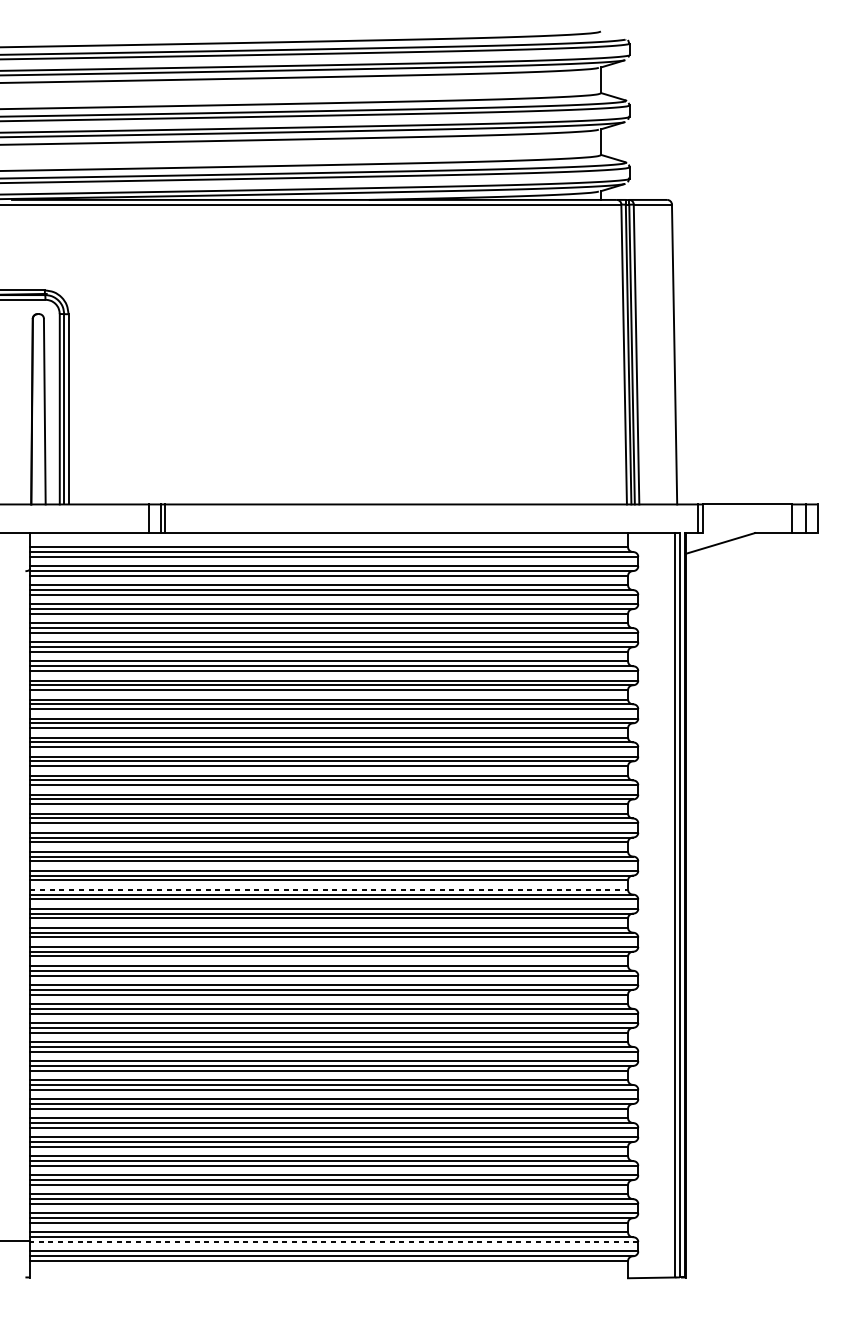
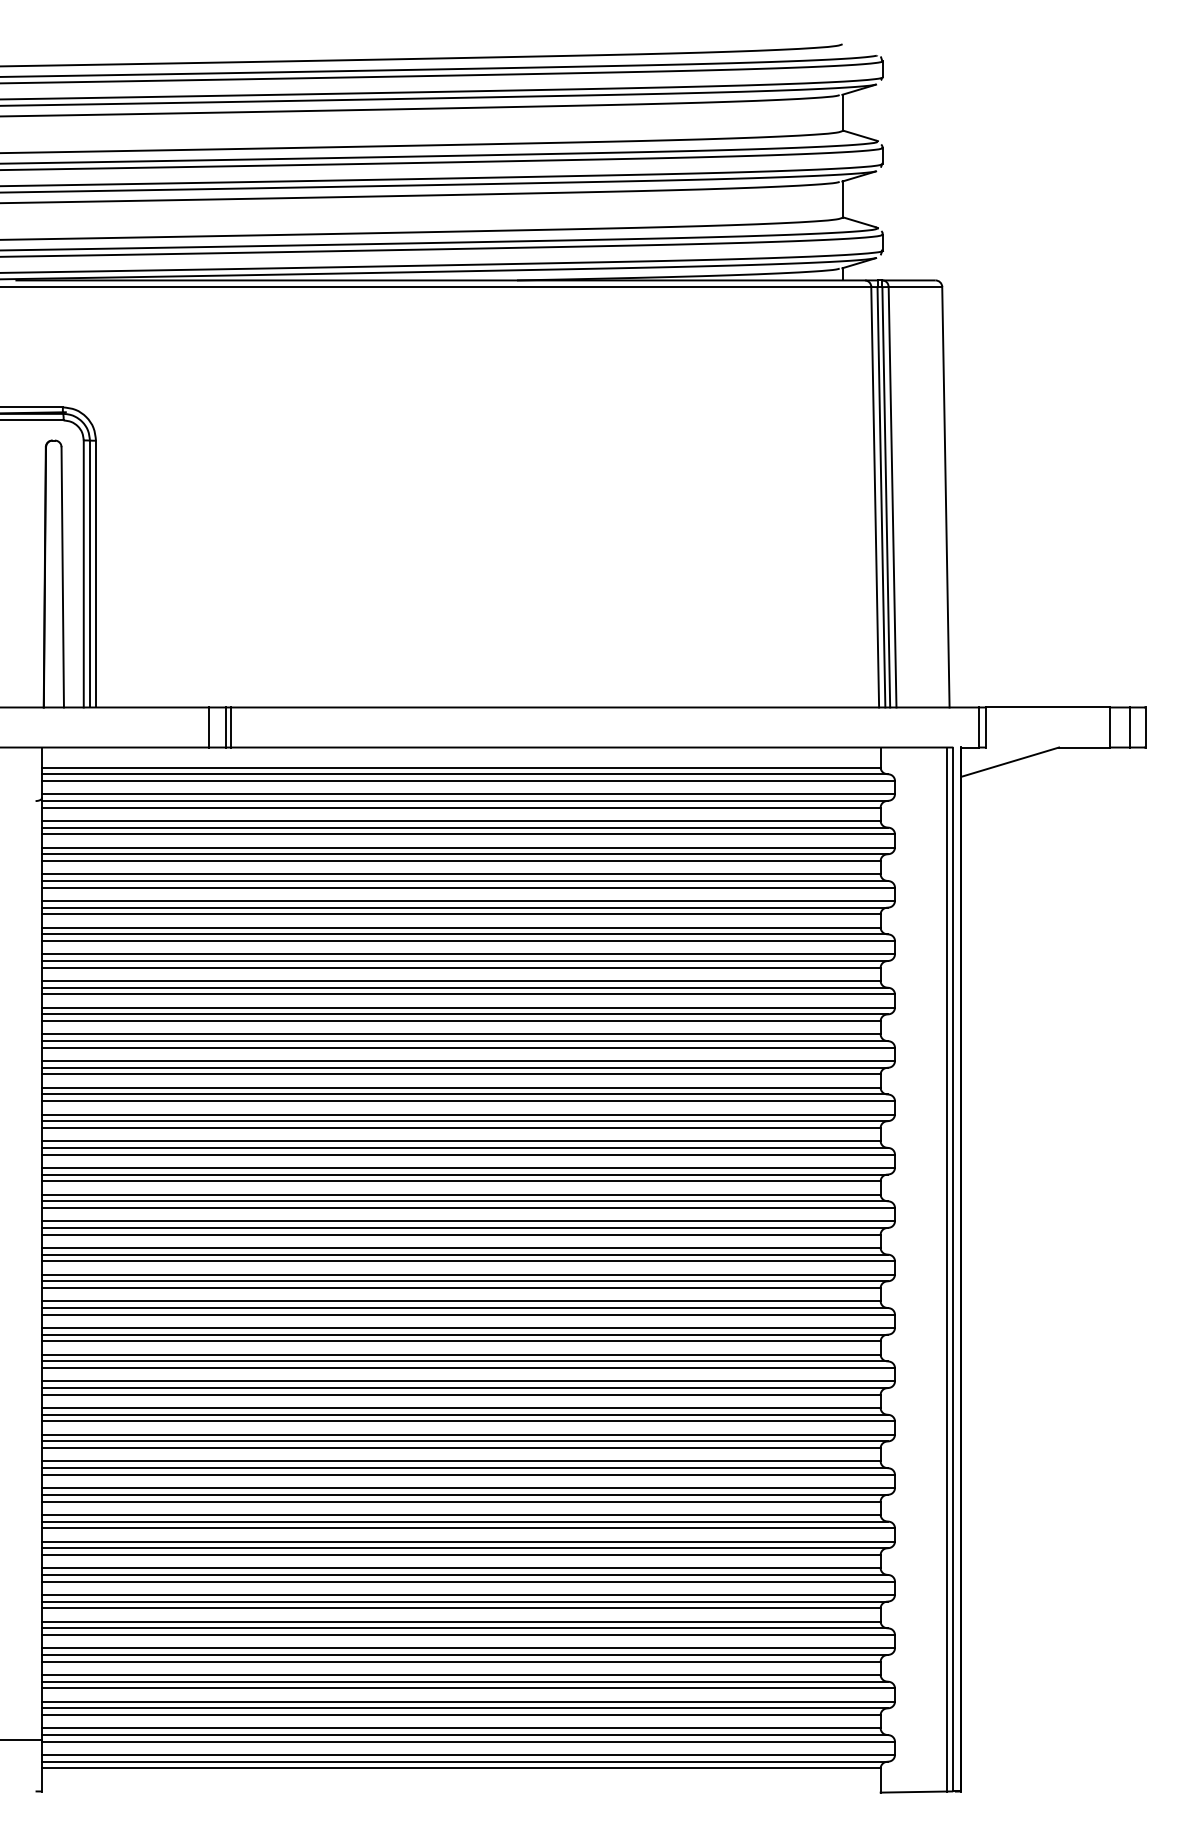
line: (329, 889) -> (461, 1247), dashed -> solid
line: (334, 1241) -> (468, 1741), dashed -> solid

